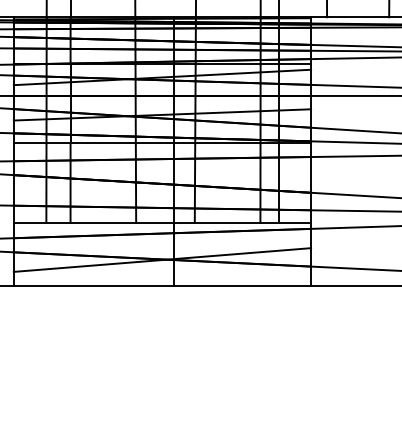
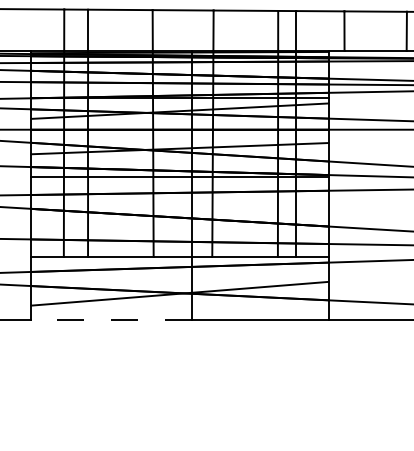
line: (94, 285) -> (111, 319), solid -> dashed

